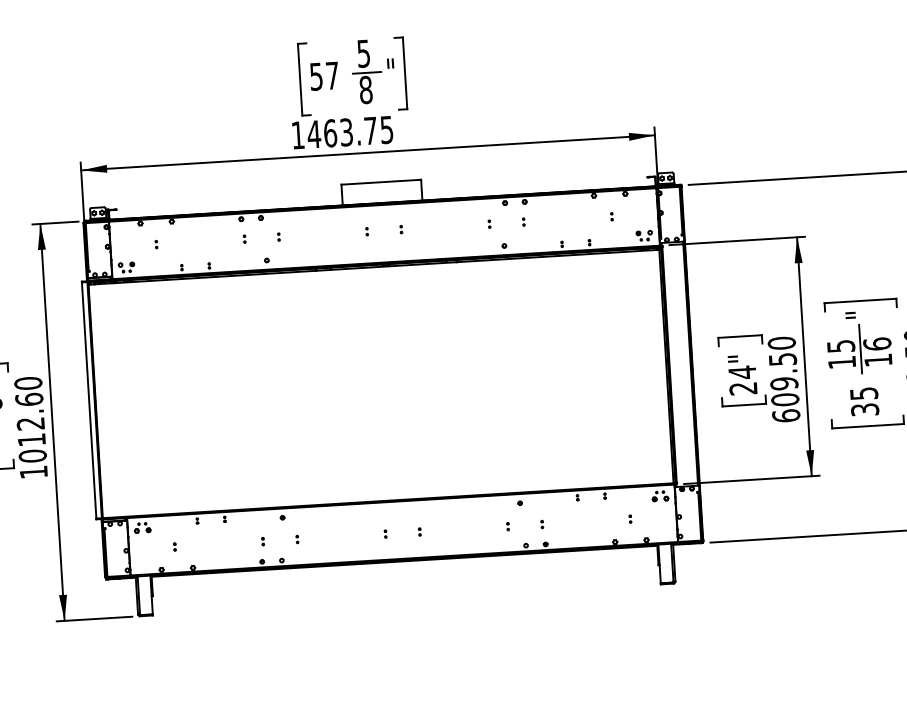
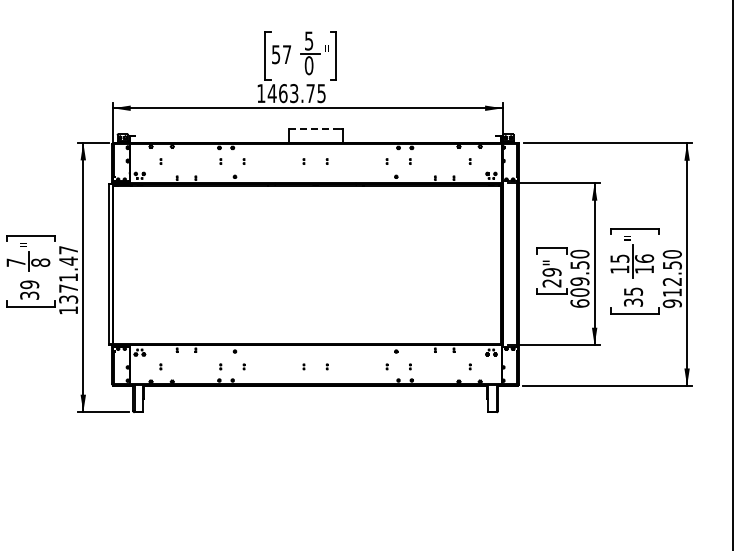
text: (365, 89) -> (308, 65), 8 -> 0
line: (381, 181) -> (315, 128), solid -> dashed
text: (741, 371) -> (551, 271), 24" -> 29"
text: (30, 419) -> (68, 274), 1012.60 -> 1371.47

